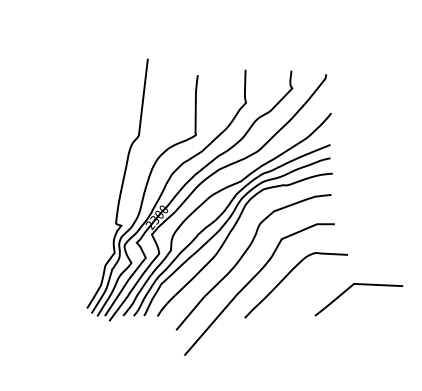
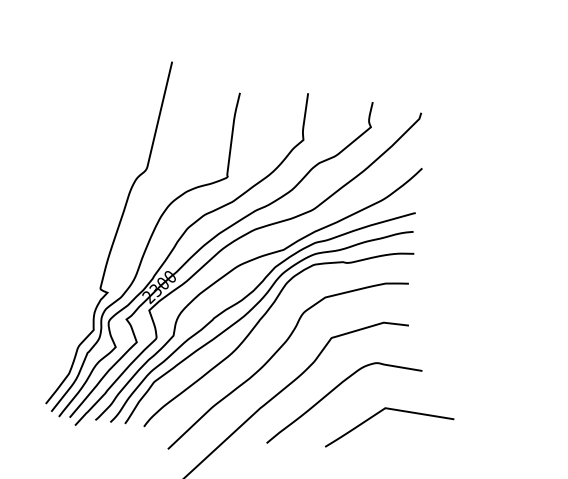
curve: (350, 288) -> (379, 414), moved

